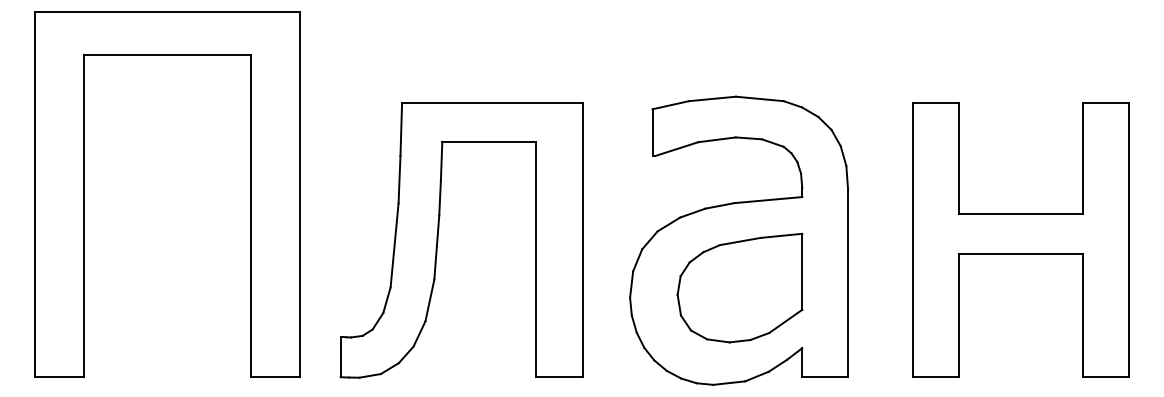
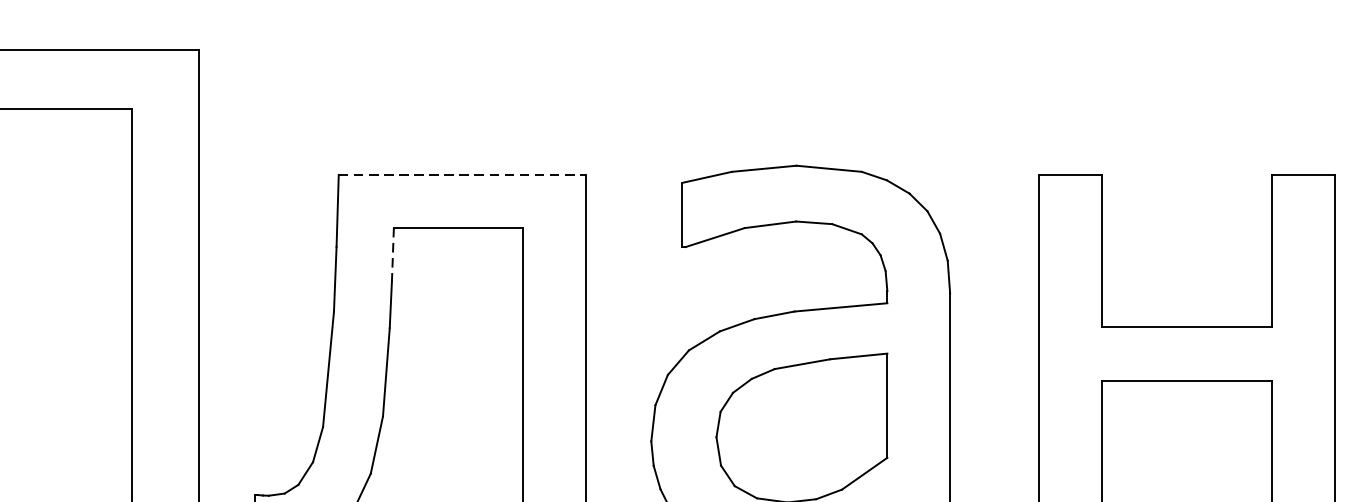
line: (492, 103) -> (462, 175), solid -> dashed
line: (441, 161) -> (392, 254), solid -> dashed

